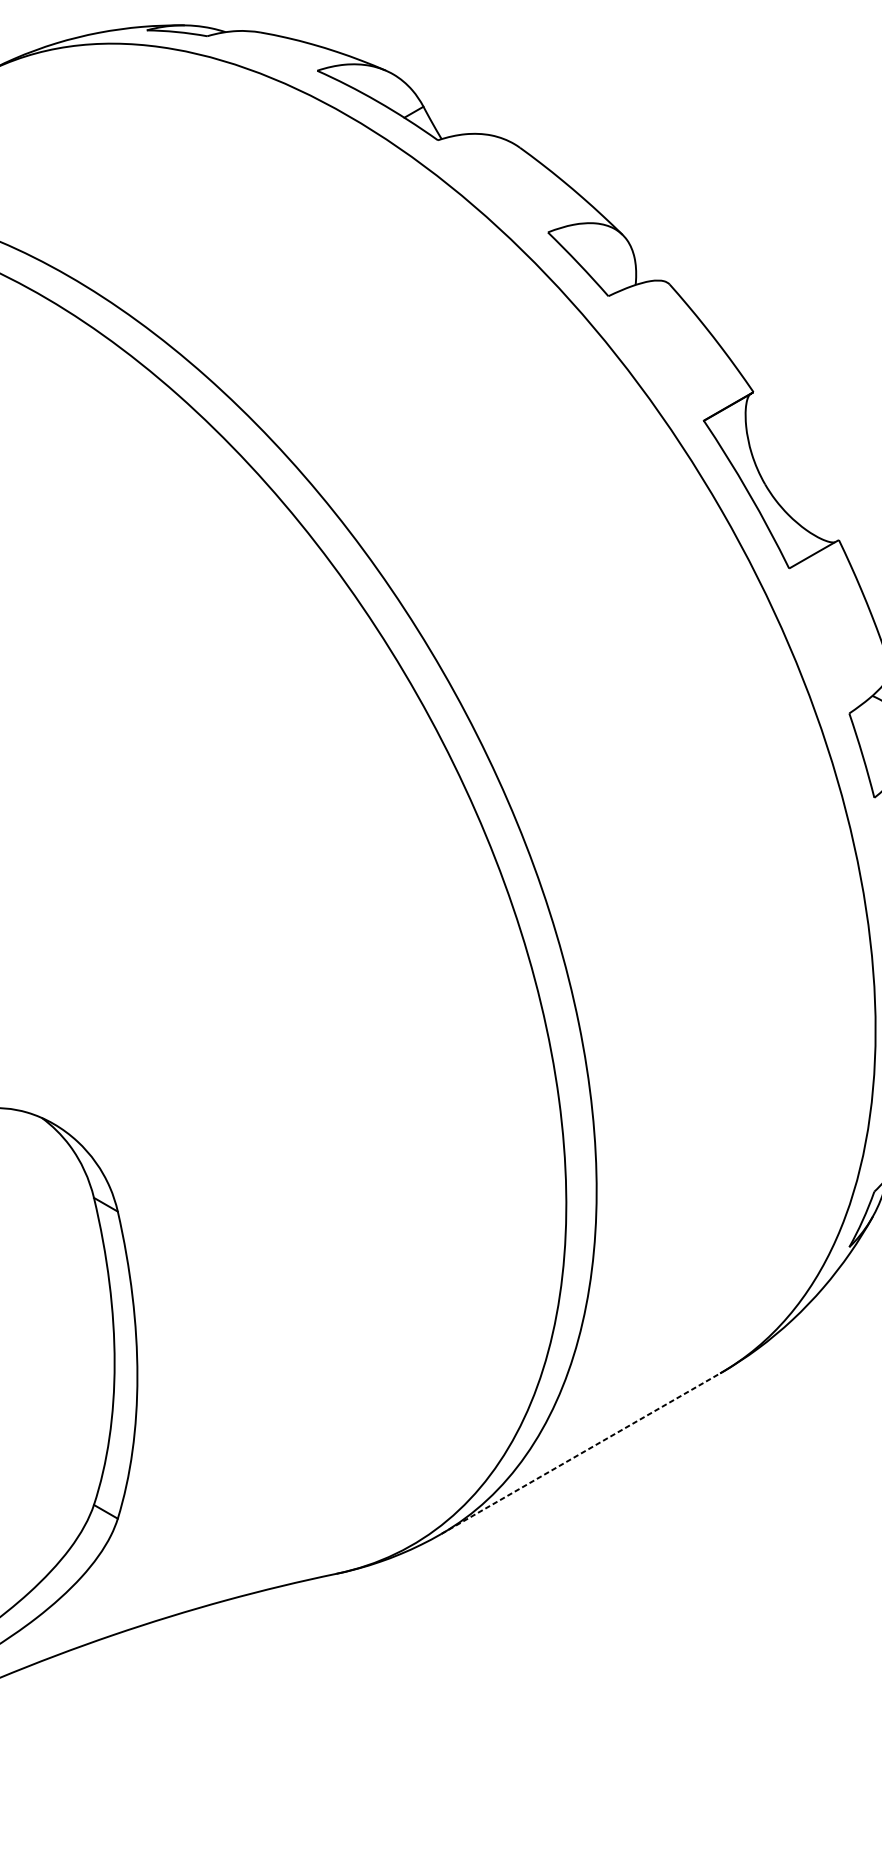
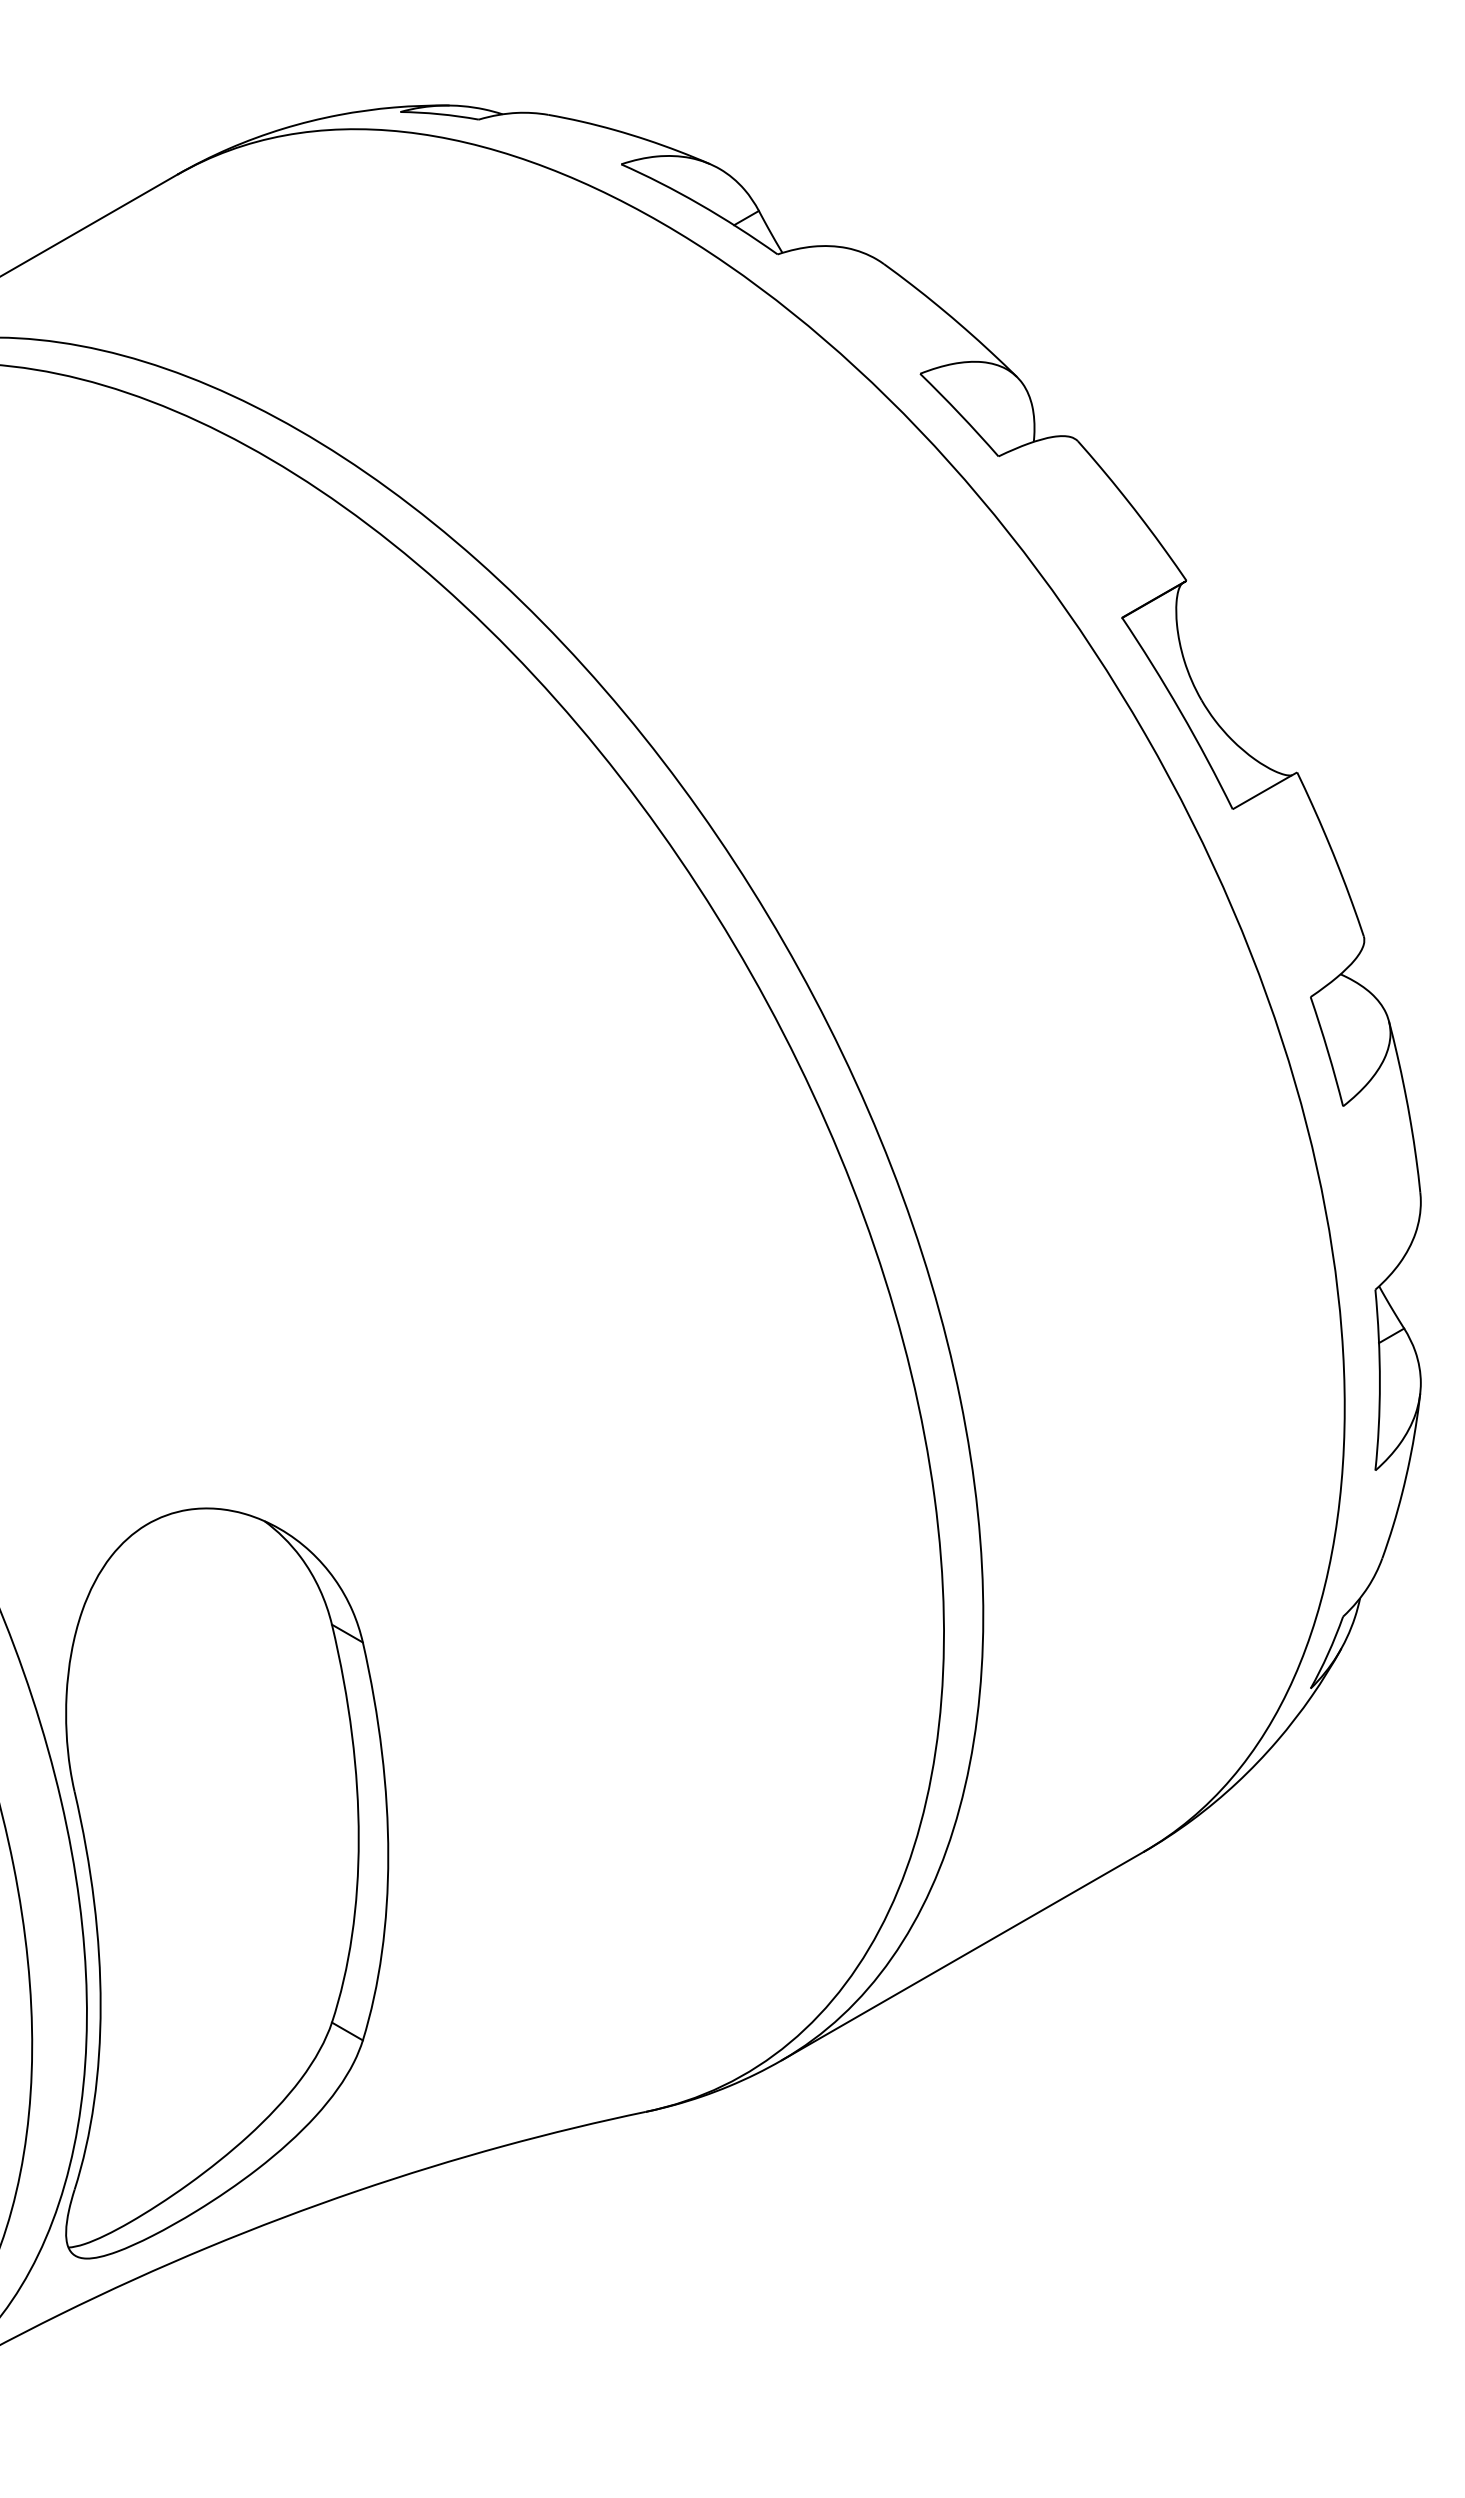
line: (580, 1453) -> (962, 1956), dashed -> solid

